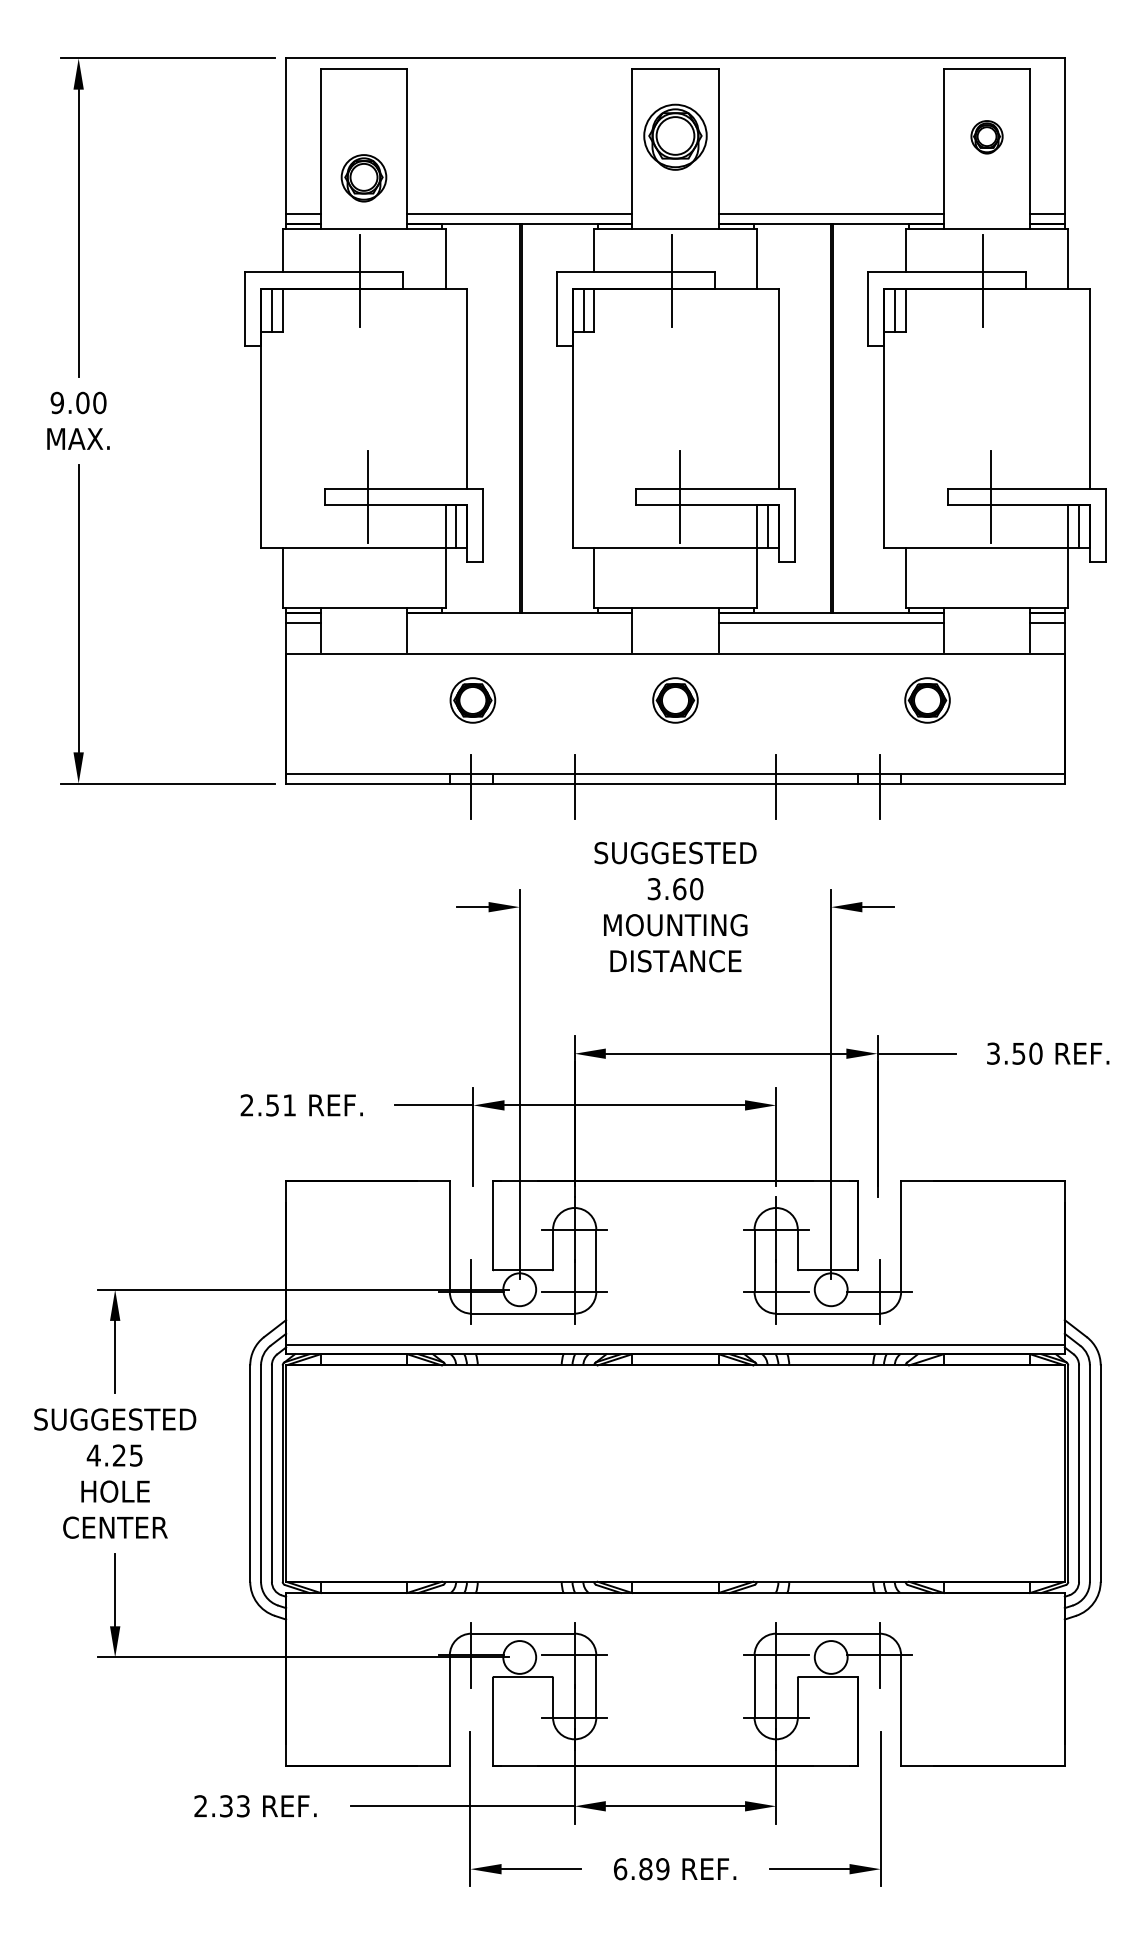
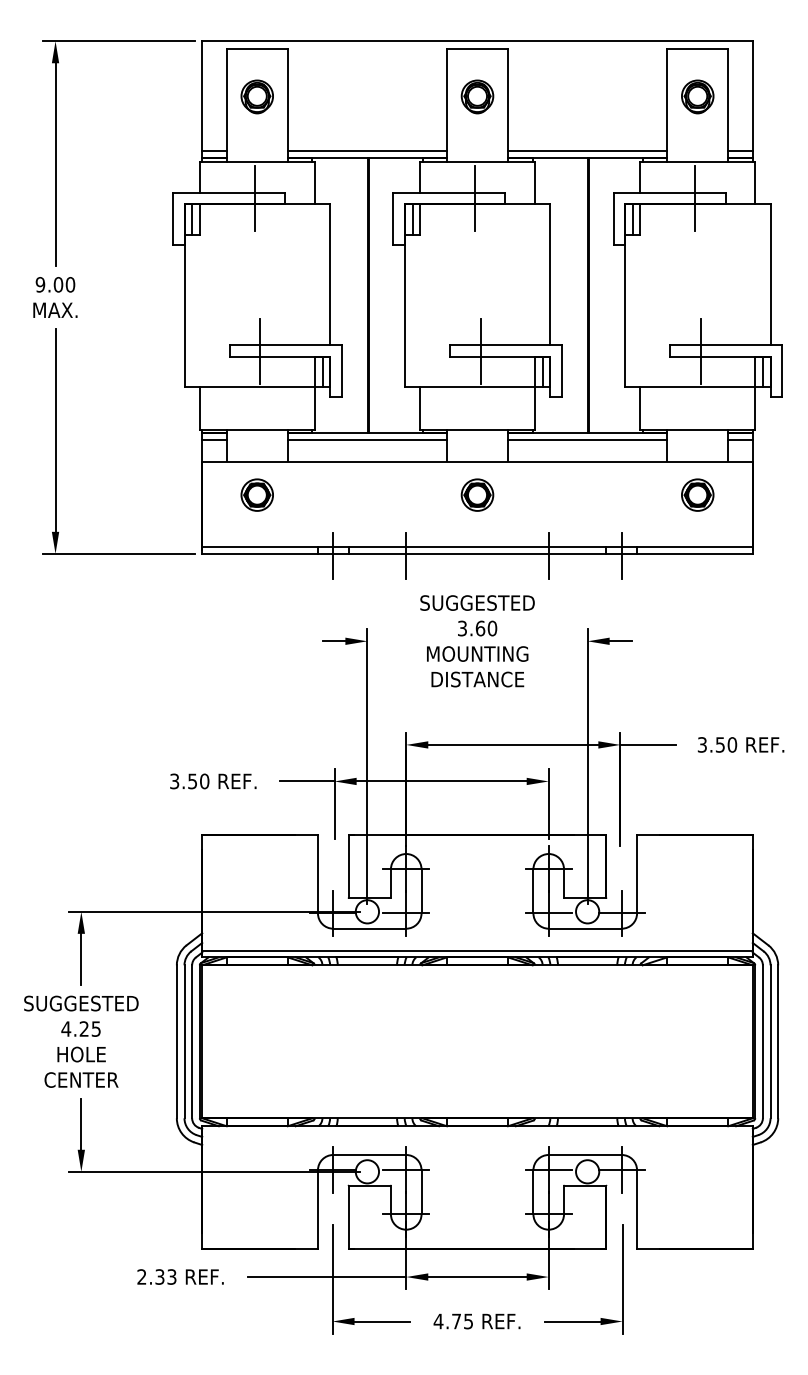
part: (675, 136) -> (477, 96), size x0.71
part: (986, 136) -> (697, 96), size x1.43
part: (362, 177) -> (256, 96), moved
line: (519, 623) -> (367, 440), added
part: (471, 699) -> (256, 494), moved
part: (927, 699) -> (697, 494), moved
text: (268, 1105) -> (189, 781), 2.51 -> 3.50
text: (641, 1869) -> (453, 1321), 6.89 -> 4.75

